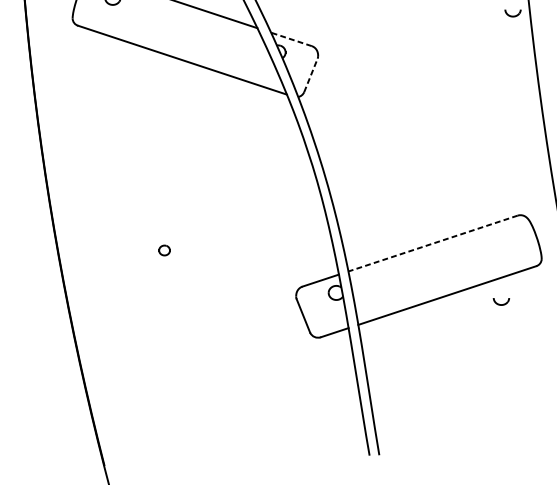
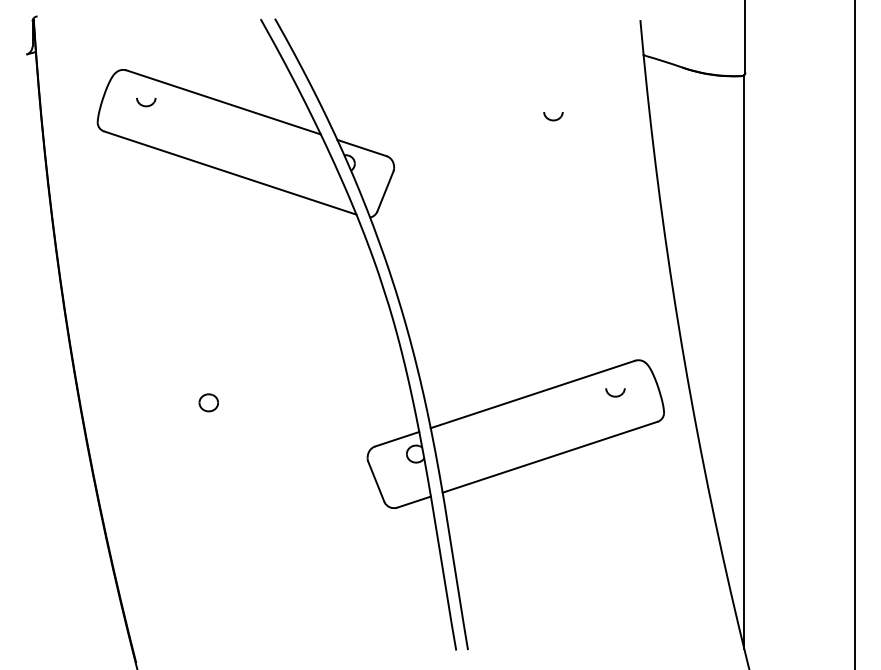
part: (513, 13) -> (553, 116), moved
line: (291, 39) -> (361, 148), dashed -> solid
line: (310, 75) -> (385, 191), dashed -> solid
line: (432, 243) -> (532, 394), dashed -> solid
part: (164, 250) -> (208, 402), size x1.43
part: (501, 301) -> (615, 392), moved

